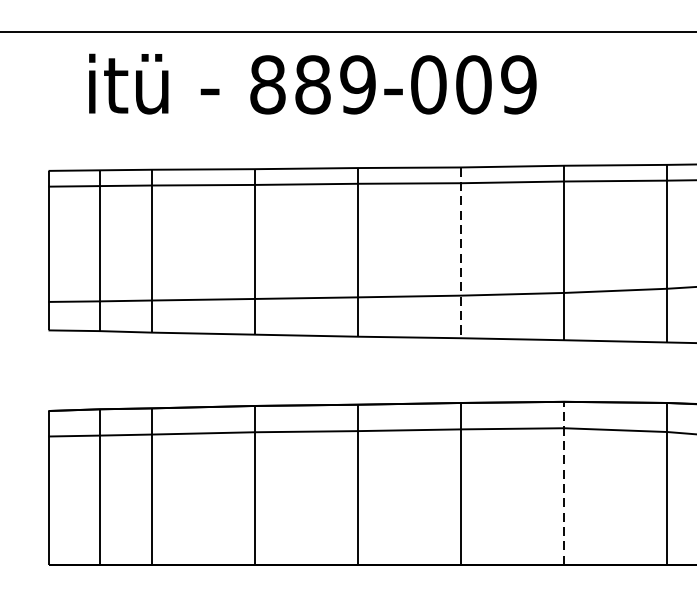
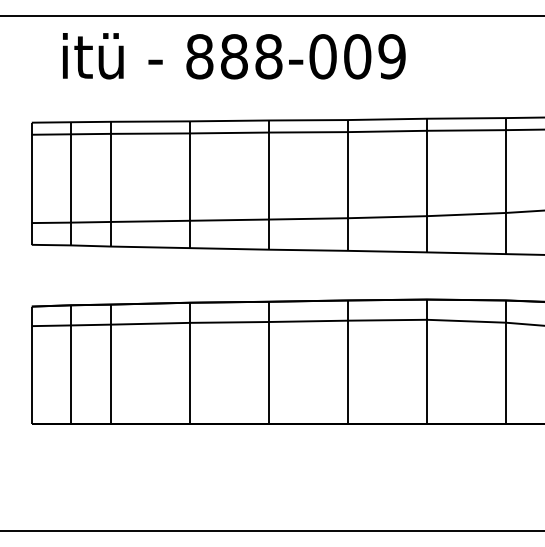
text: (357, 84) -> (268, 56), 889-009 -> 888-009
line: (460, 252) -> (347, 185), dashed -> solid
line: (563, 482) -> (426, 361), dashed -> solid

